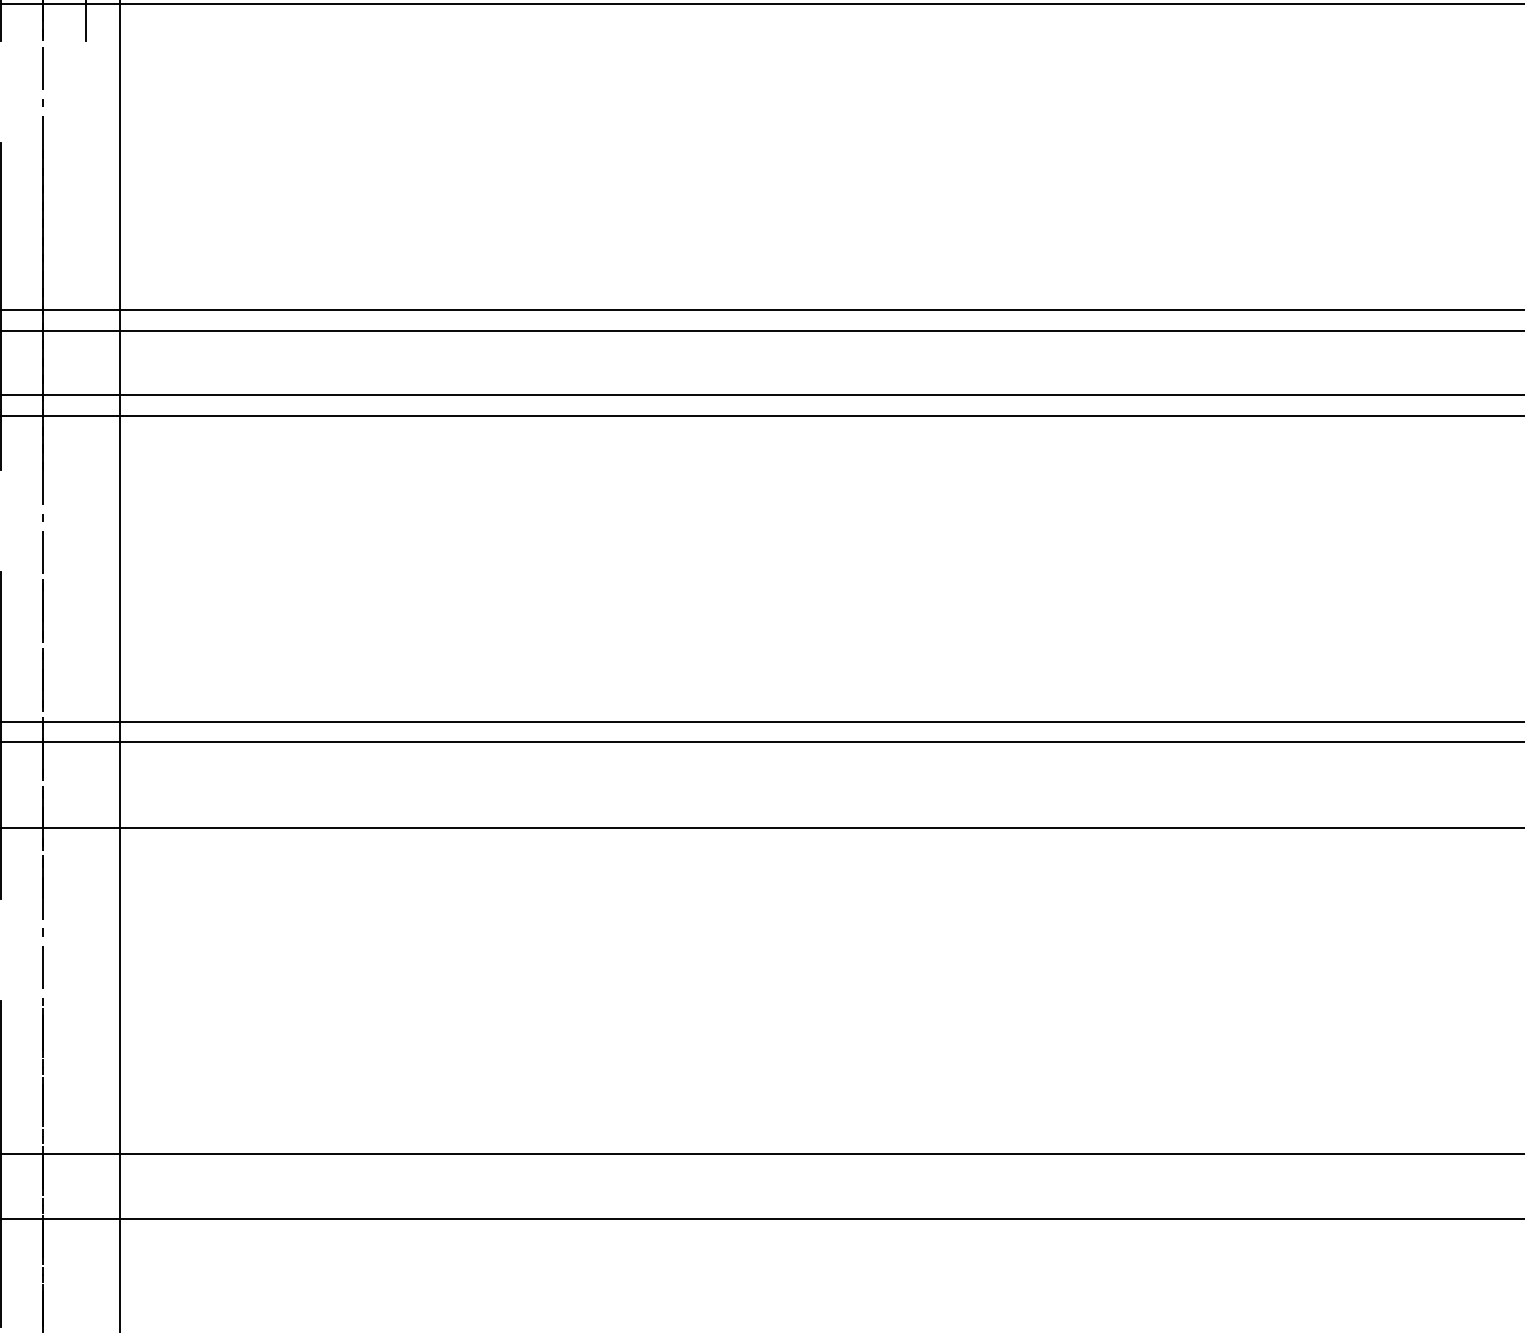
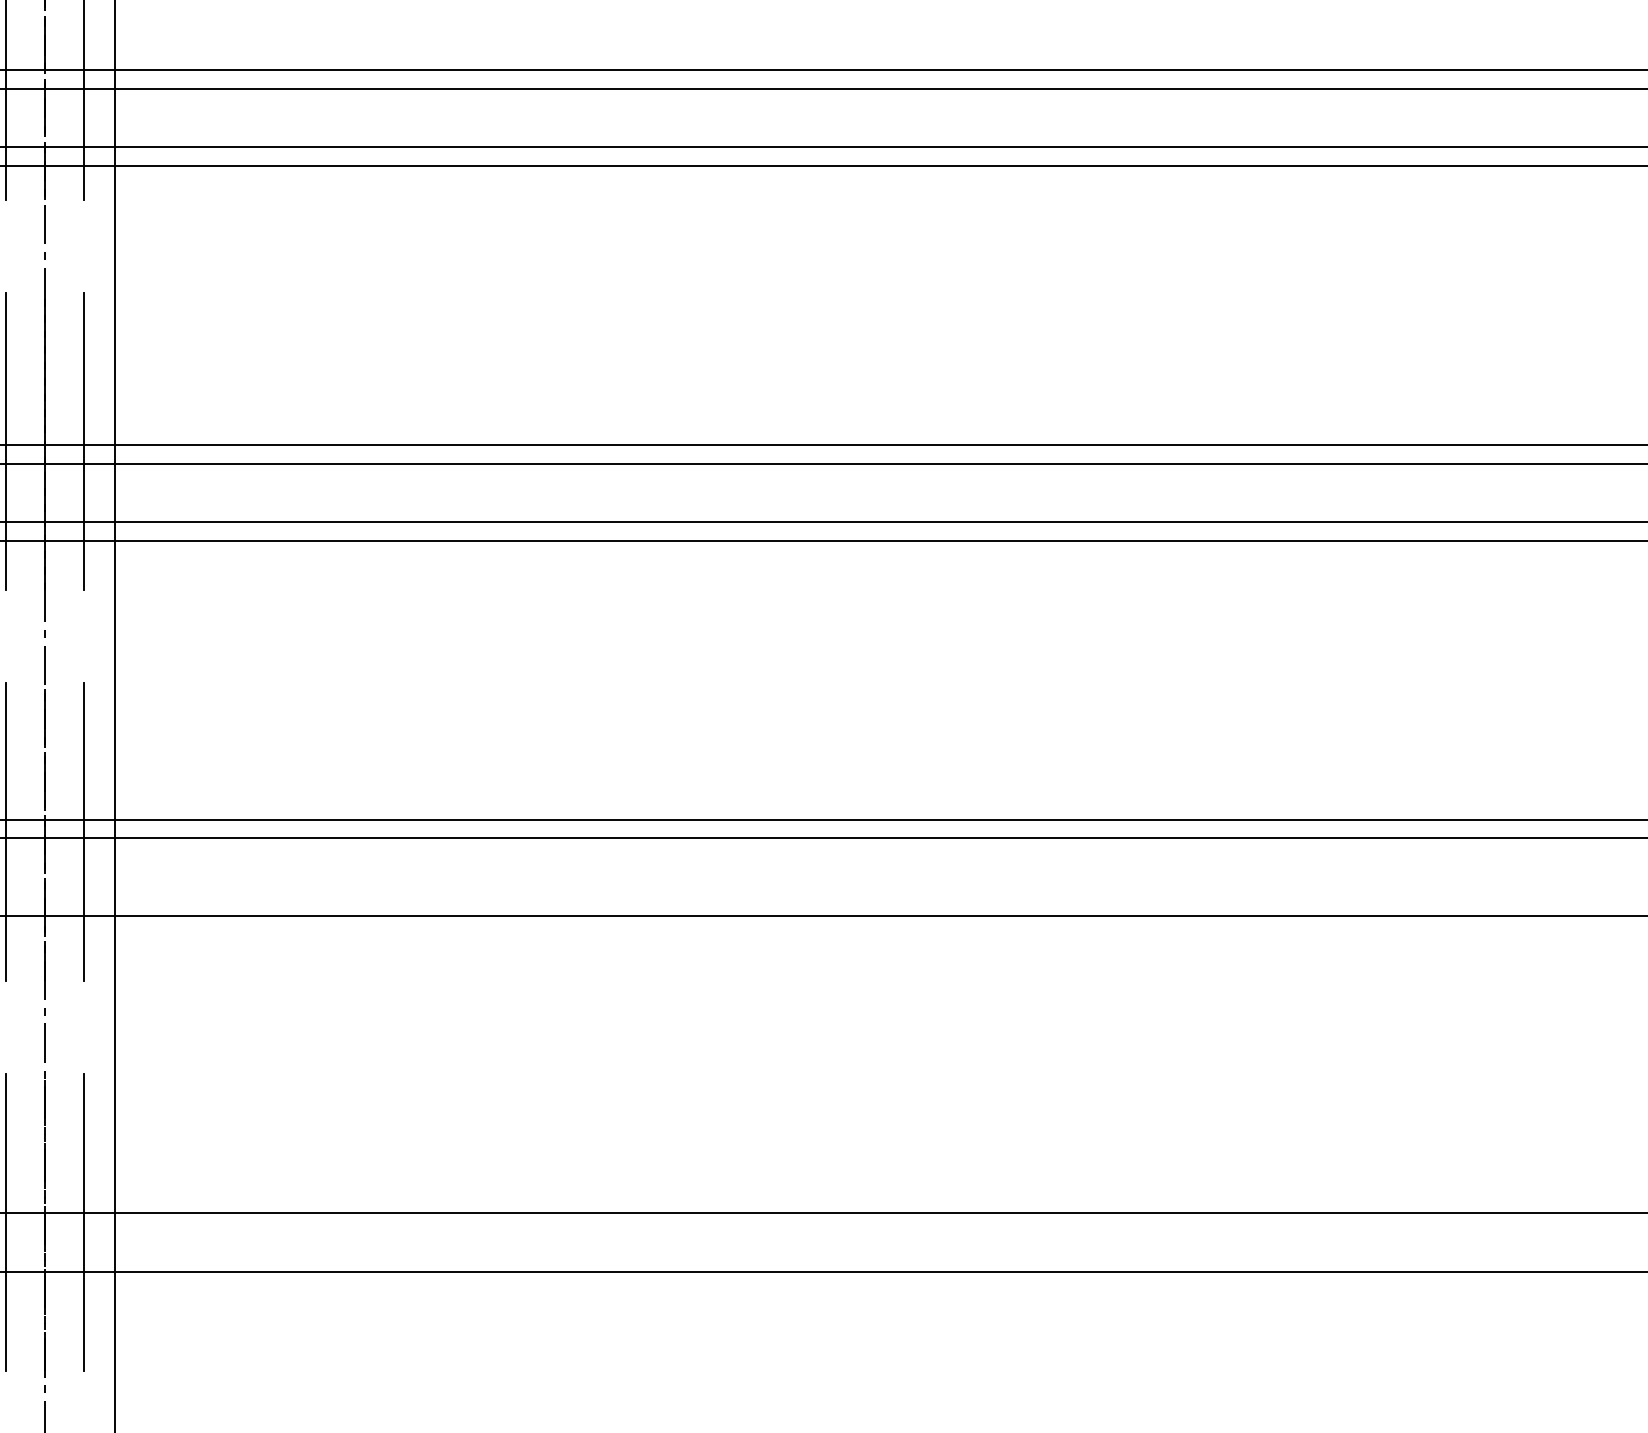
line: (85, 306) -> (83, 441), added
line: (85, 734) -> (83, 831), added
line: (85, 1164) -> (83, 1222), added

